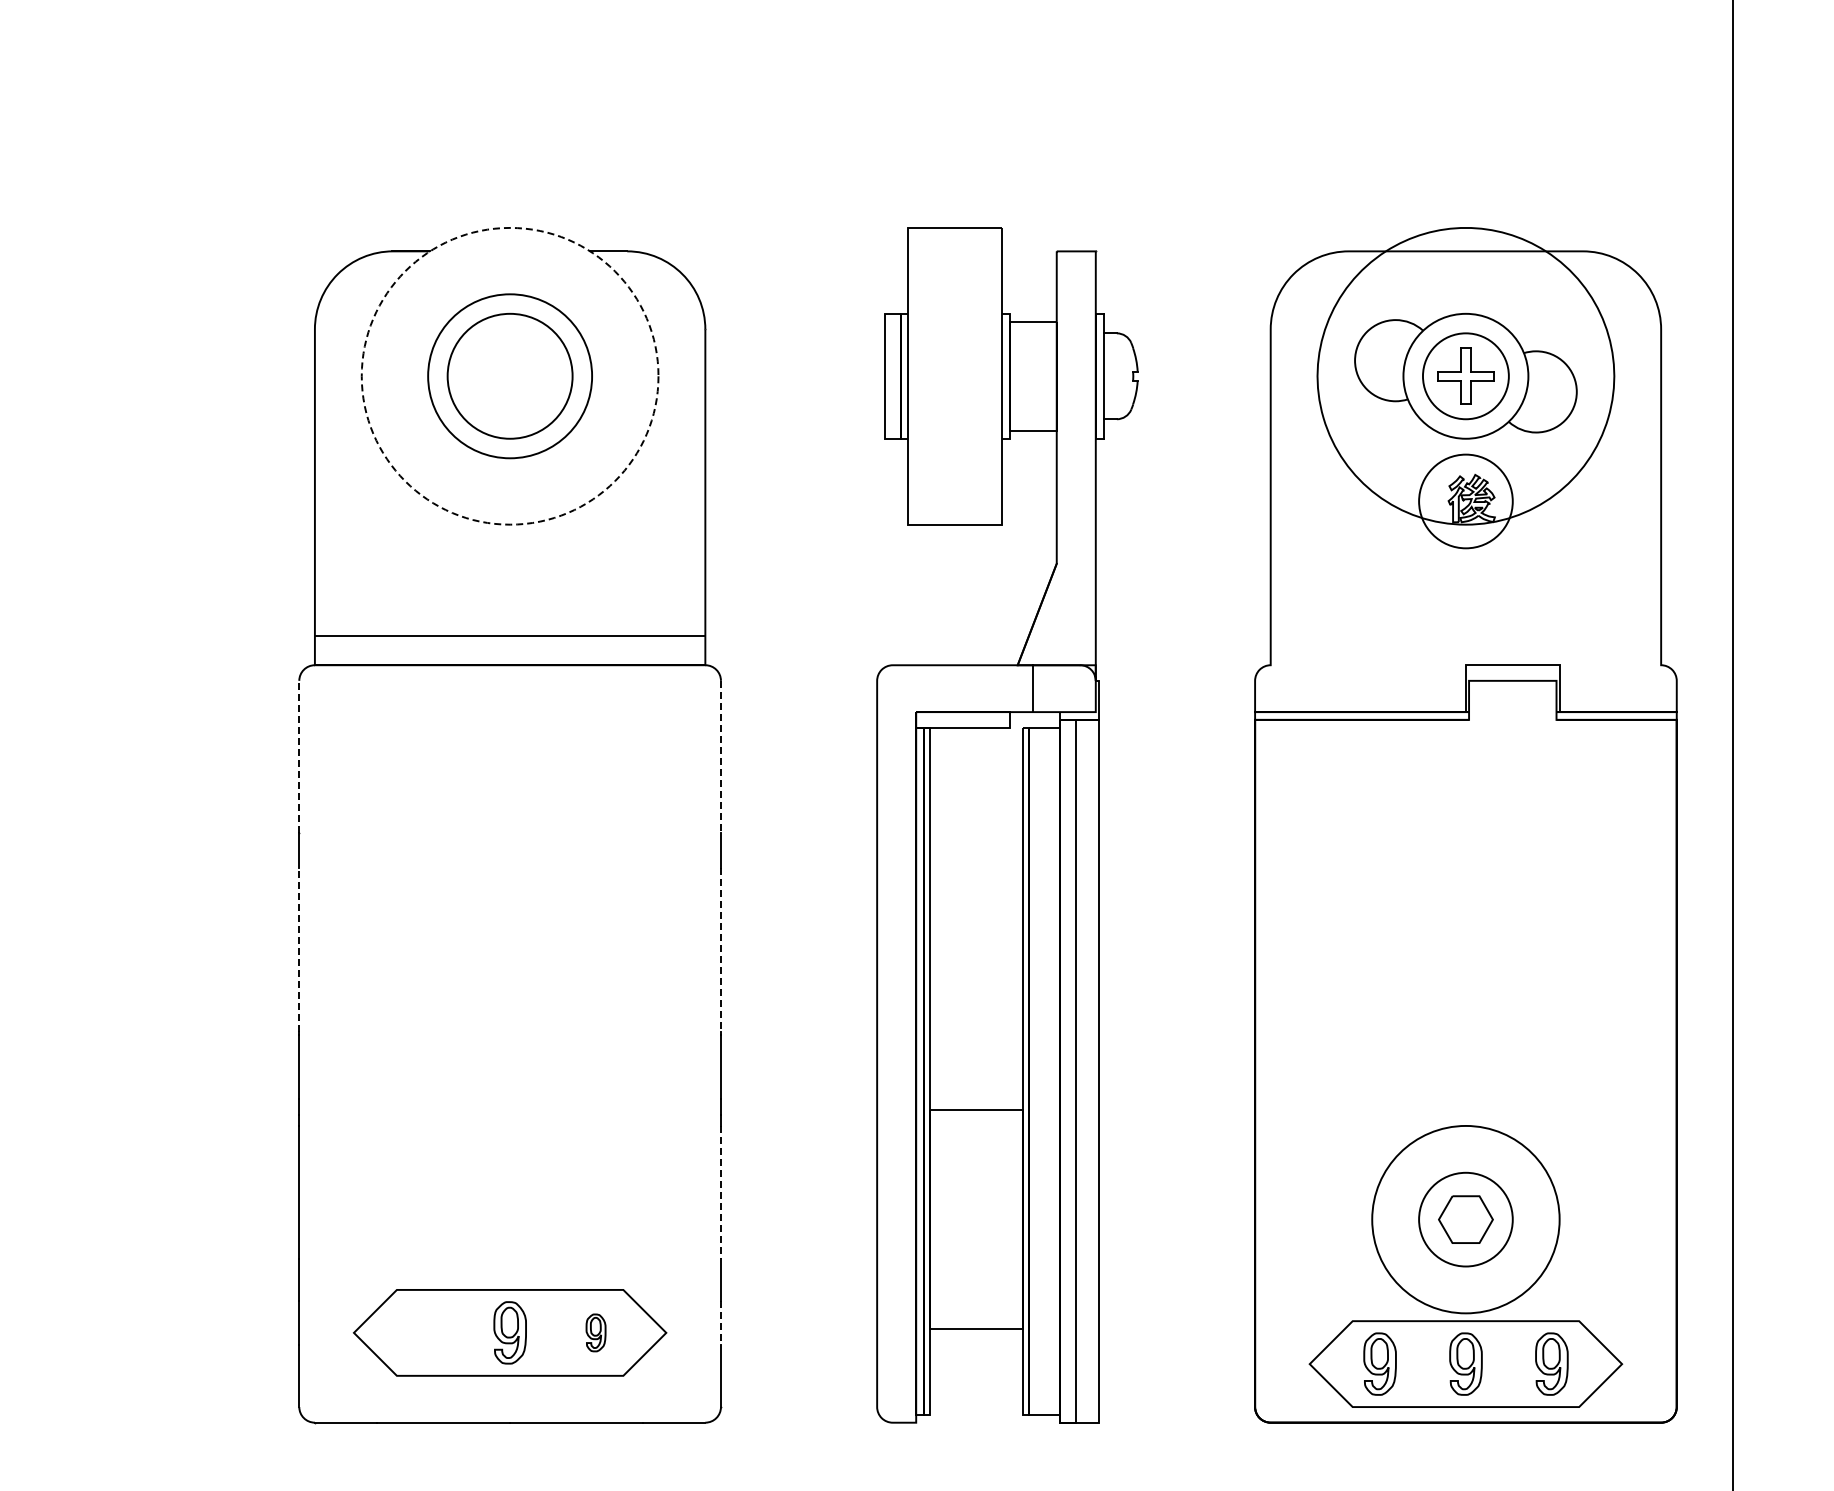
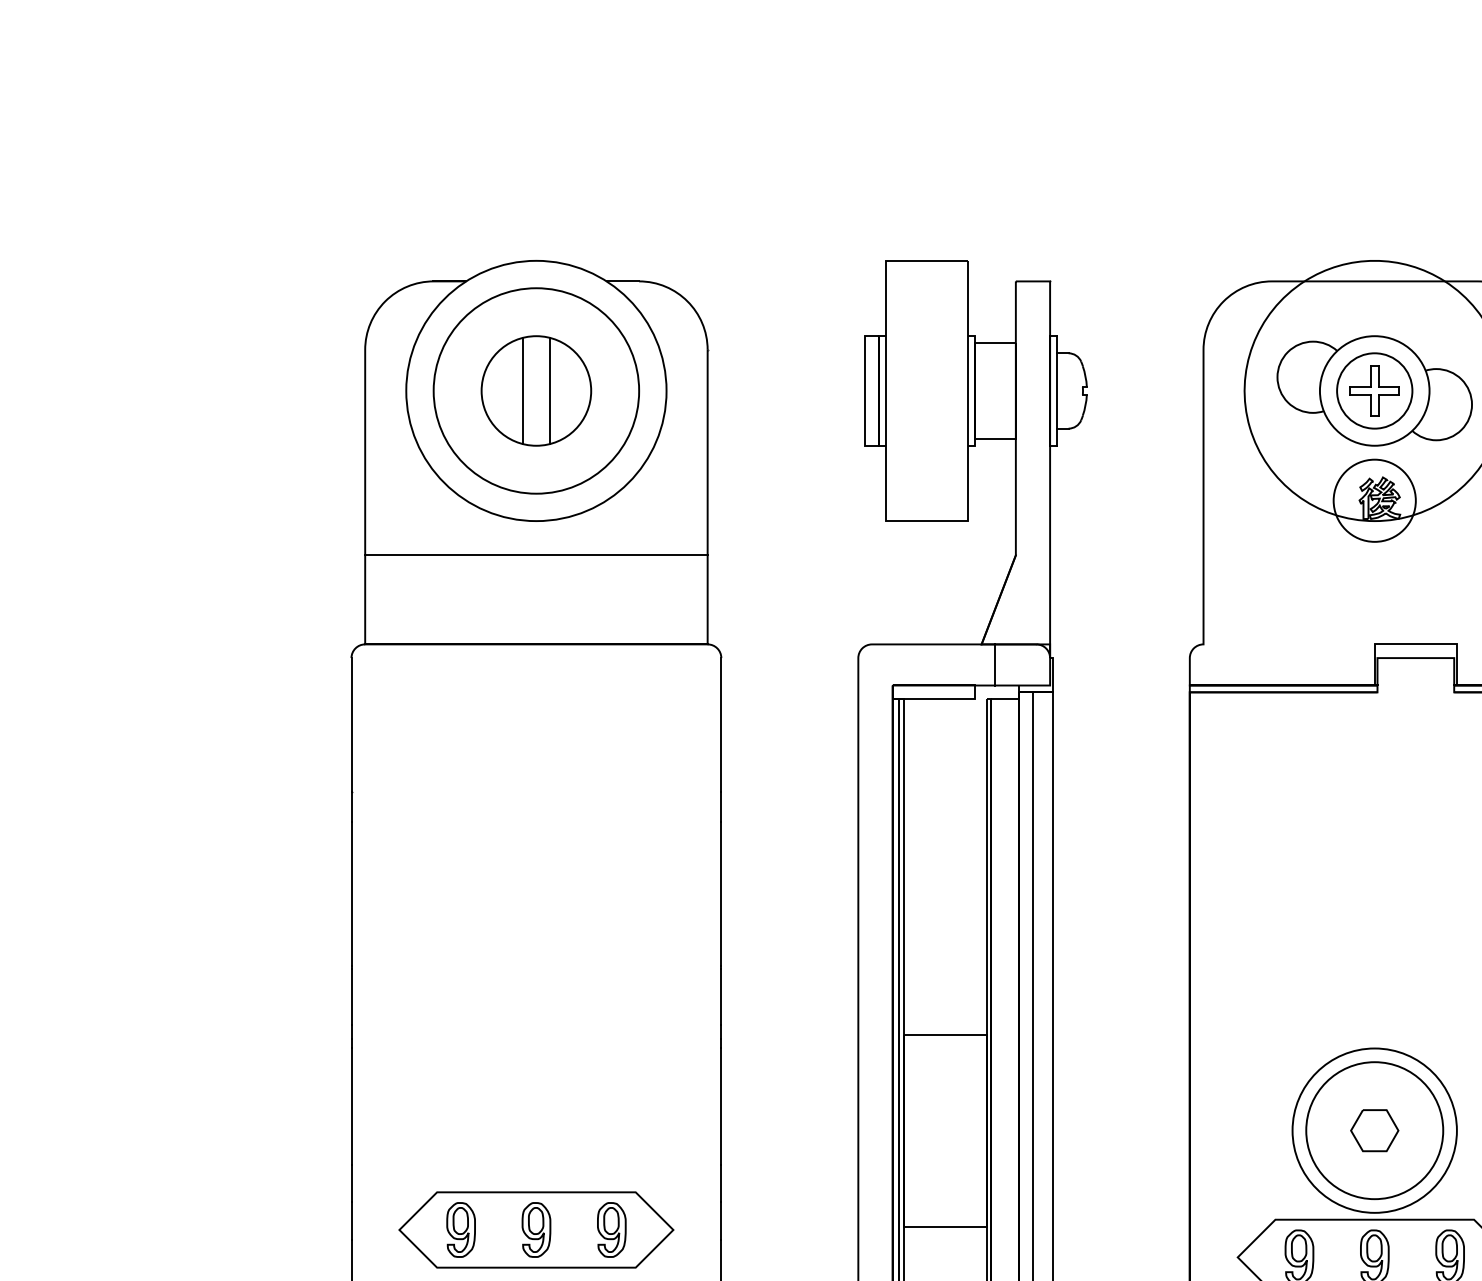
line: (494, 375) -> (522, 390), added
circle: (509, 375) -> (535, 390), dashed -> solid
line: (525, 375) -> (549, 390), added
circle: (510, 376) -> (536, 391), size x1.43
line: (509, 635) -> (535, 555), moved
line: (299, 756) -> (351, 724), dashed -> solid
line: (720, 757) -> (720, 725), dashed -> solid
line: (299, 949) -> (351, 893), dashed -> solid
line: (720, 950) -> (720, 894), dashed -> solid
line: (720, 1192) -> (720, 1106), dashed -> solid
circle: (1465, 1219) -> (1374, 1130), size x1.67
line: (720, 1323) -> (720, 1221), dashed -> solid
part: (424, 1332) -> (461, 1229), added
part: (595, 1332) -> (611, 1229), size x1.67

